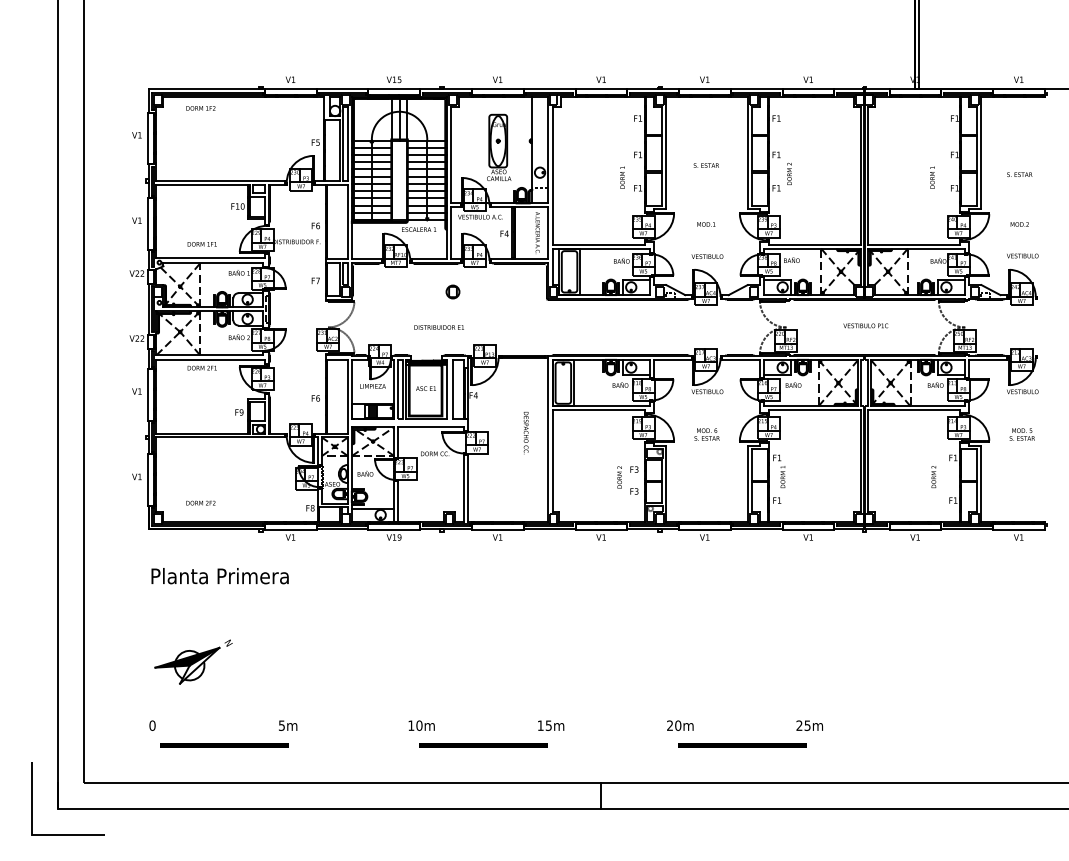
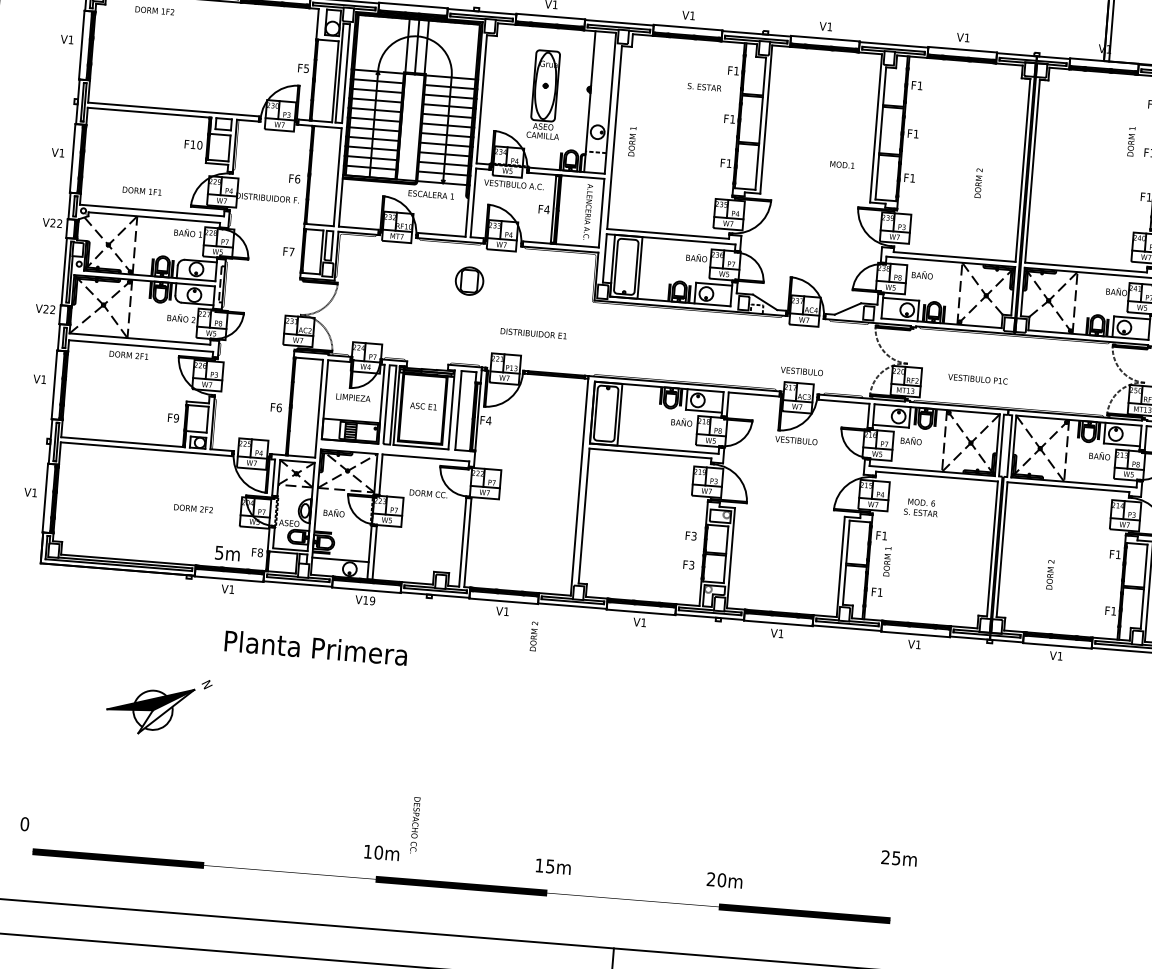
text: (705, 165) -> (703, 87), moved
text: (789, 173) -> (978, 182), moved
text: (622, 177) -> (632, 141), moved
text: (932, 177) -> (1131, 141), moved
text: (706, 224) -> (842, 164), moved
text: (707, 256) -> (801, 371), moved
part: (452, 291) -> (468, 280), size x1.6
text: (865, 325) -> (977, 378), moved
text: (438, 327) -> (532, 333), moved
text: (525, 433) -> (414, 825), moved
text: (706, 434) -> (920, 507), moved
text: (619, 477) -> (533, 636), moved
text: (933, 477) -> (1049, 575), moved
text: (200, 502) -> (193, 507), moved
text: (219, 576) -> (315, 648), moved
part: (193, 661) -> (158, 705), moved
text: (288, 725) -> (228, 553), moved
text: (809, 725) -> (898, 858), moved

